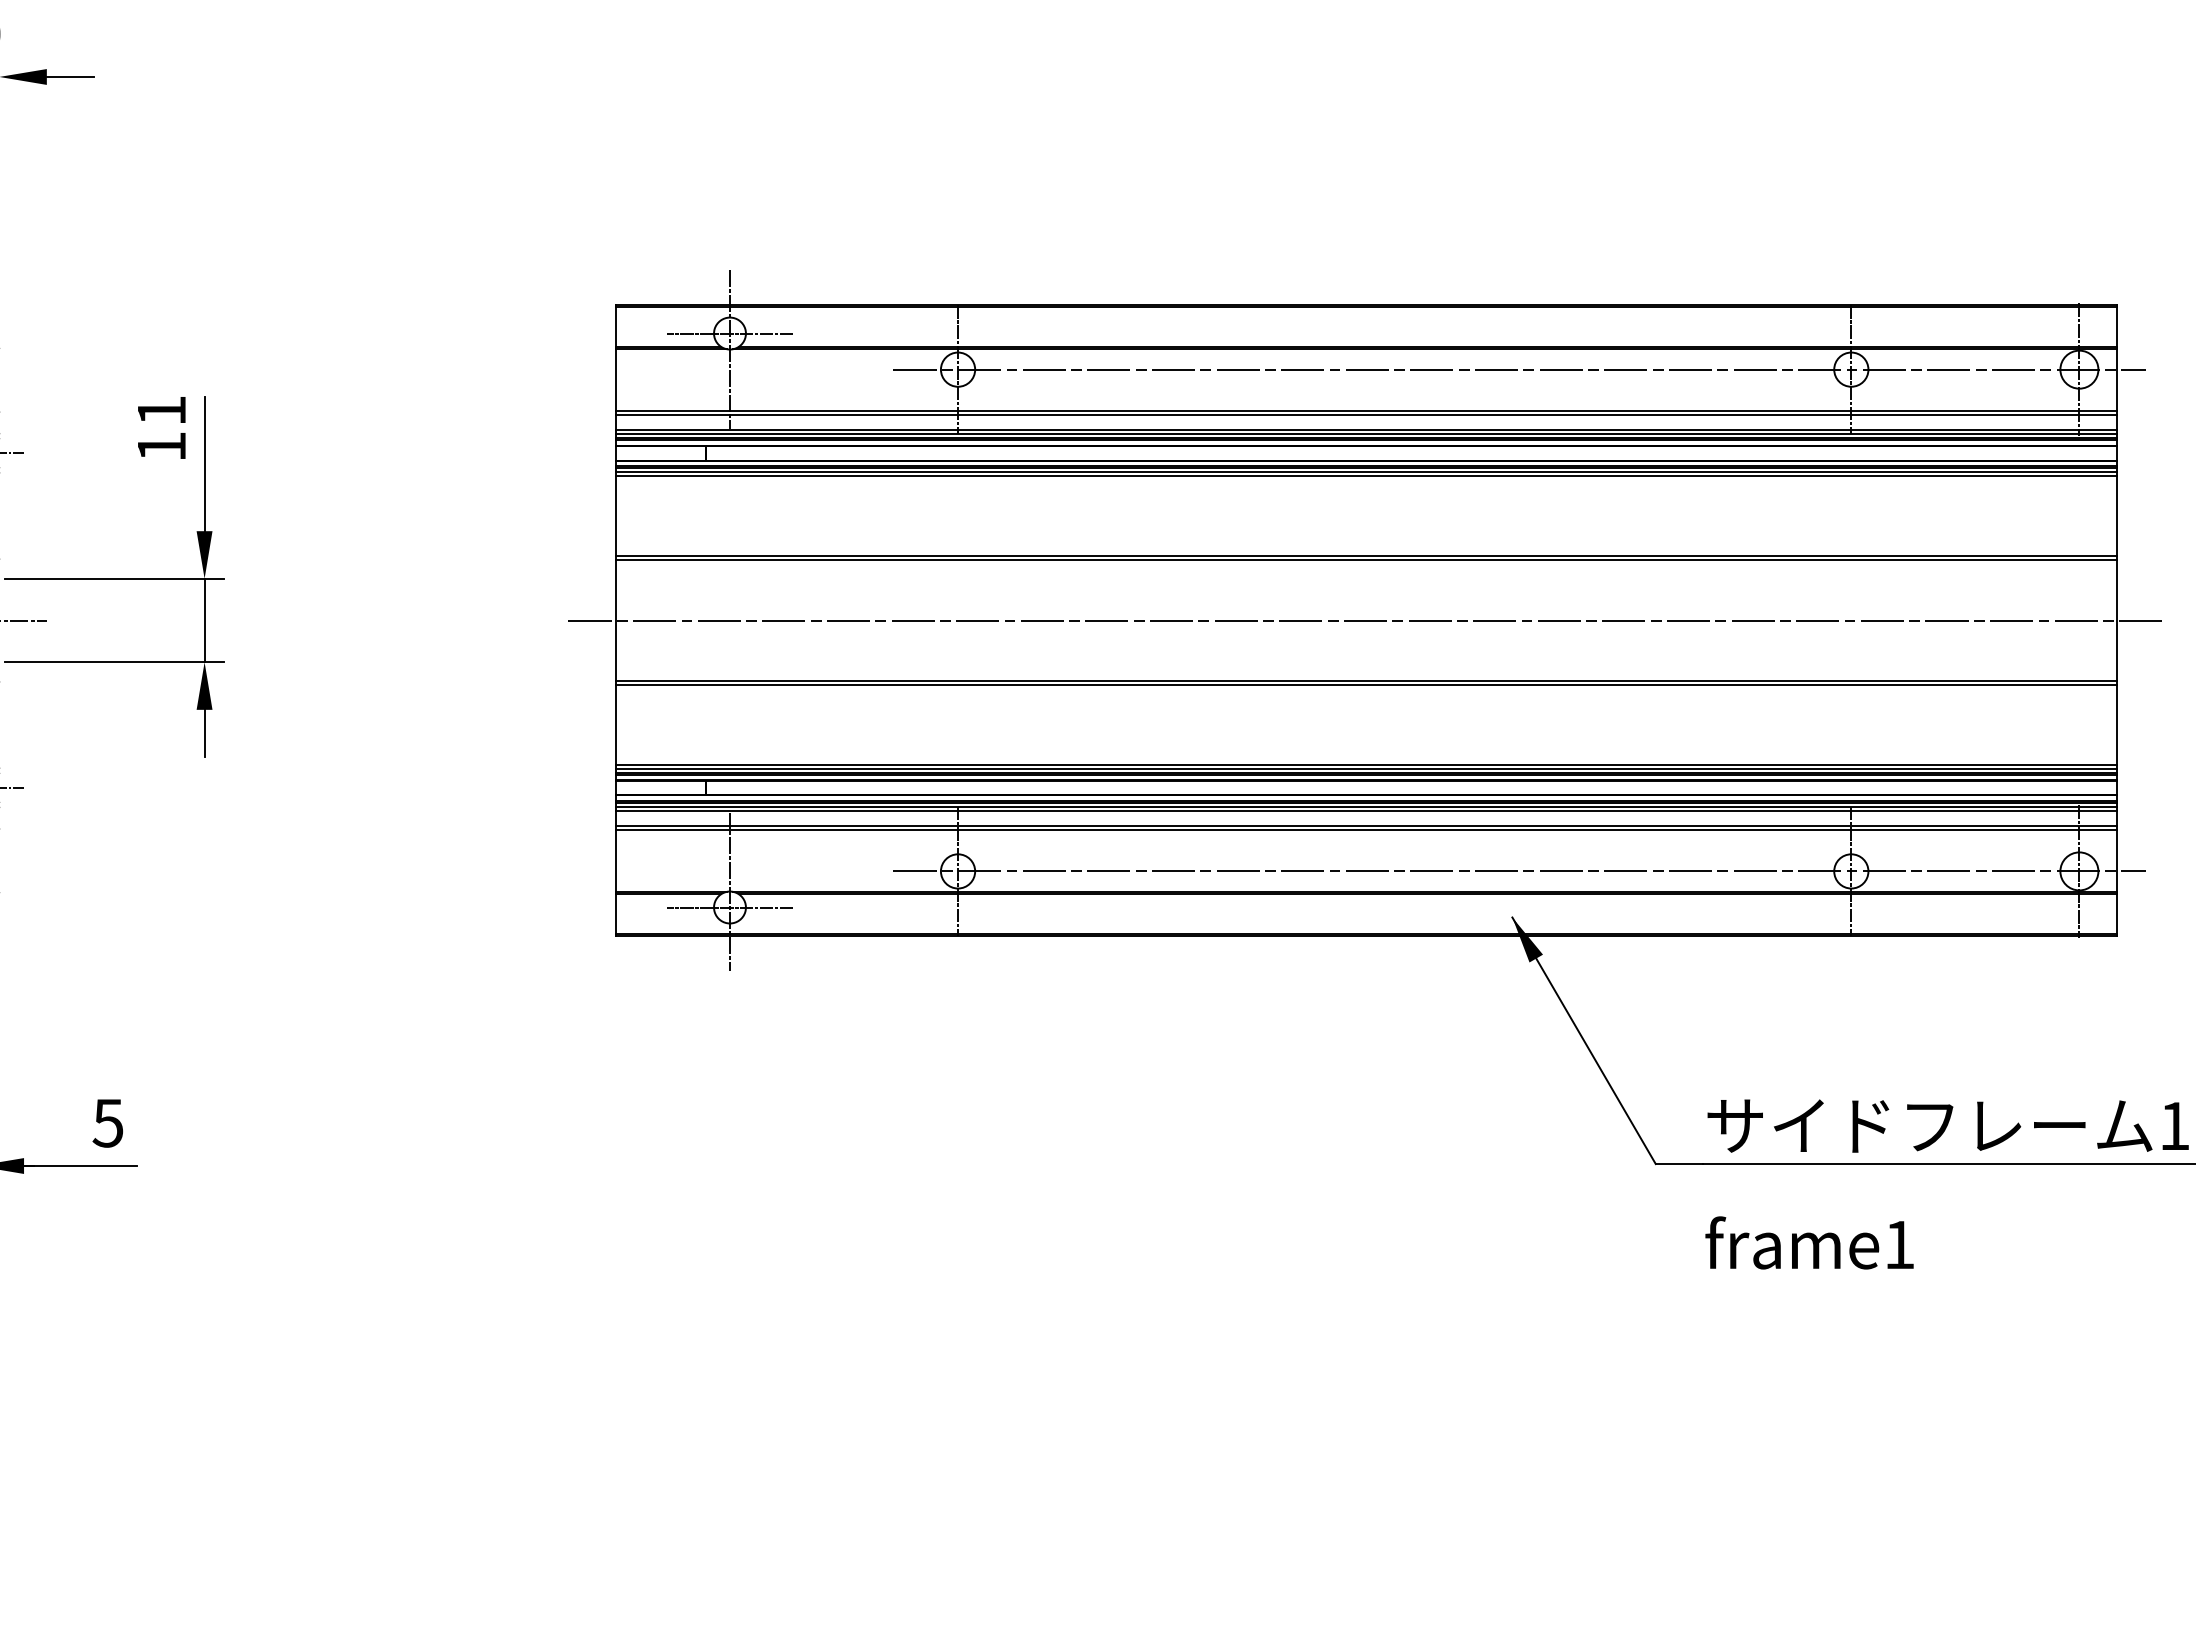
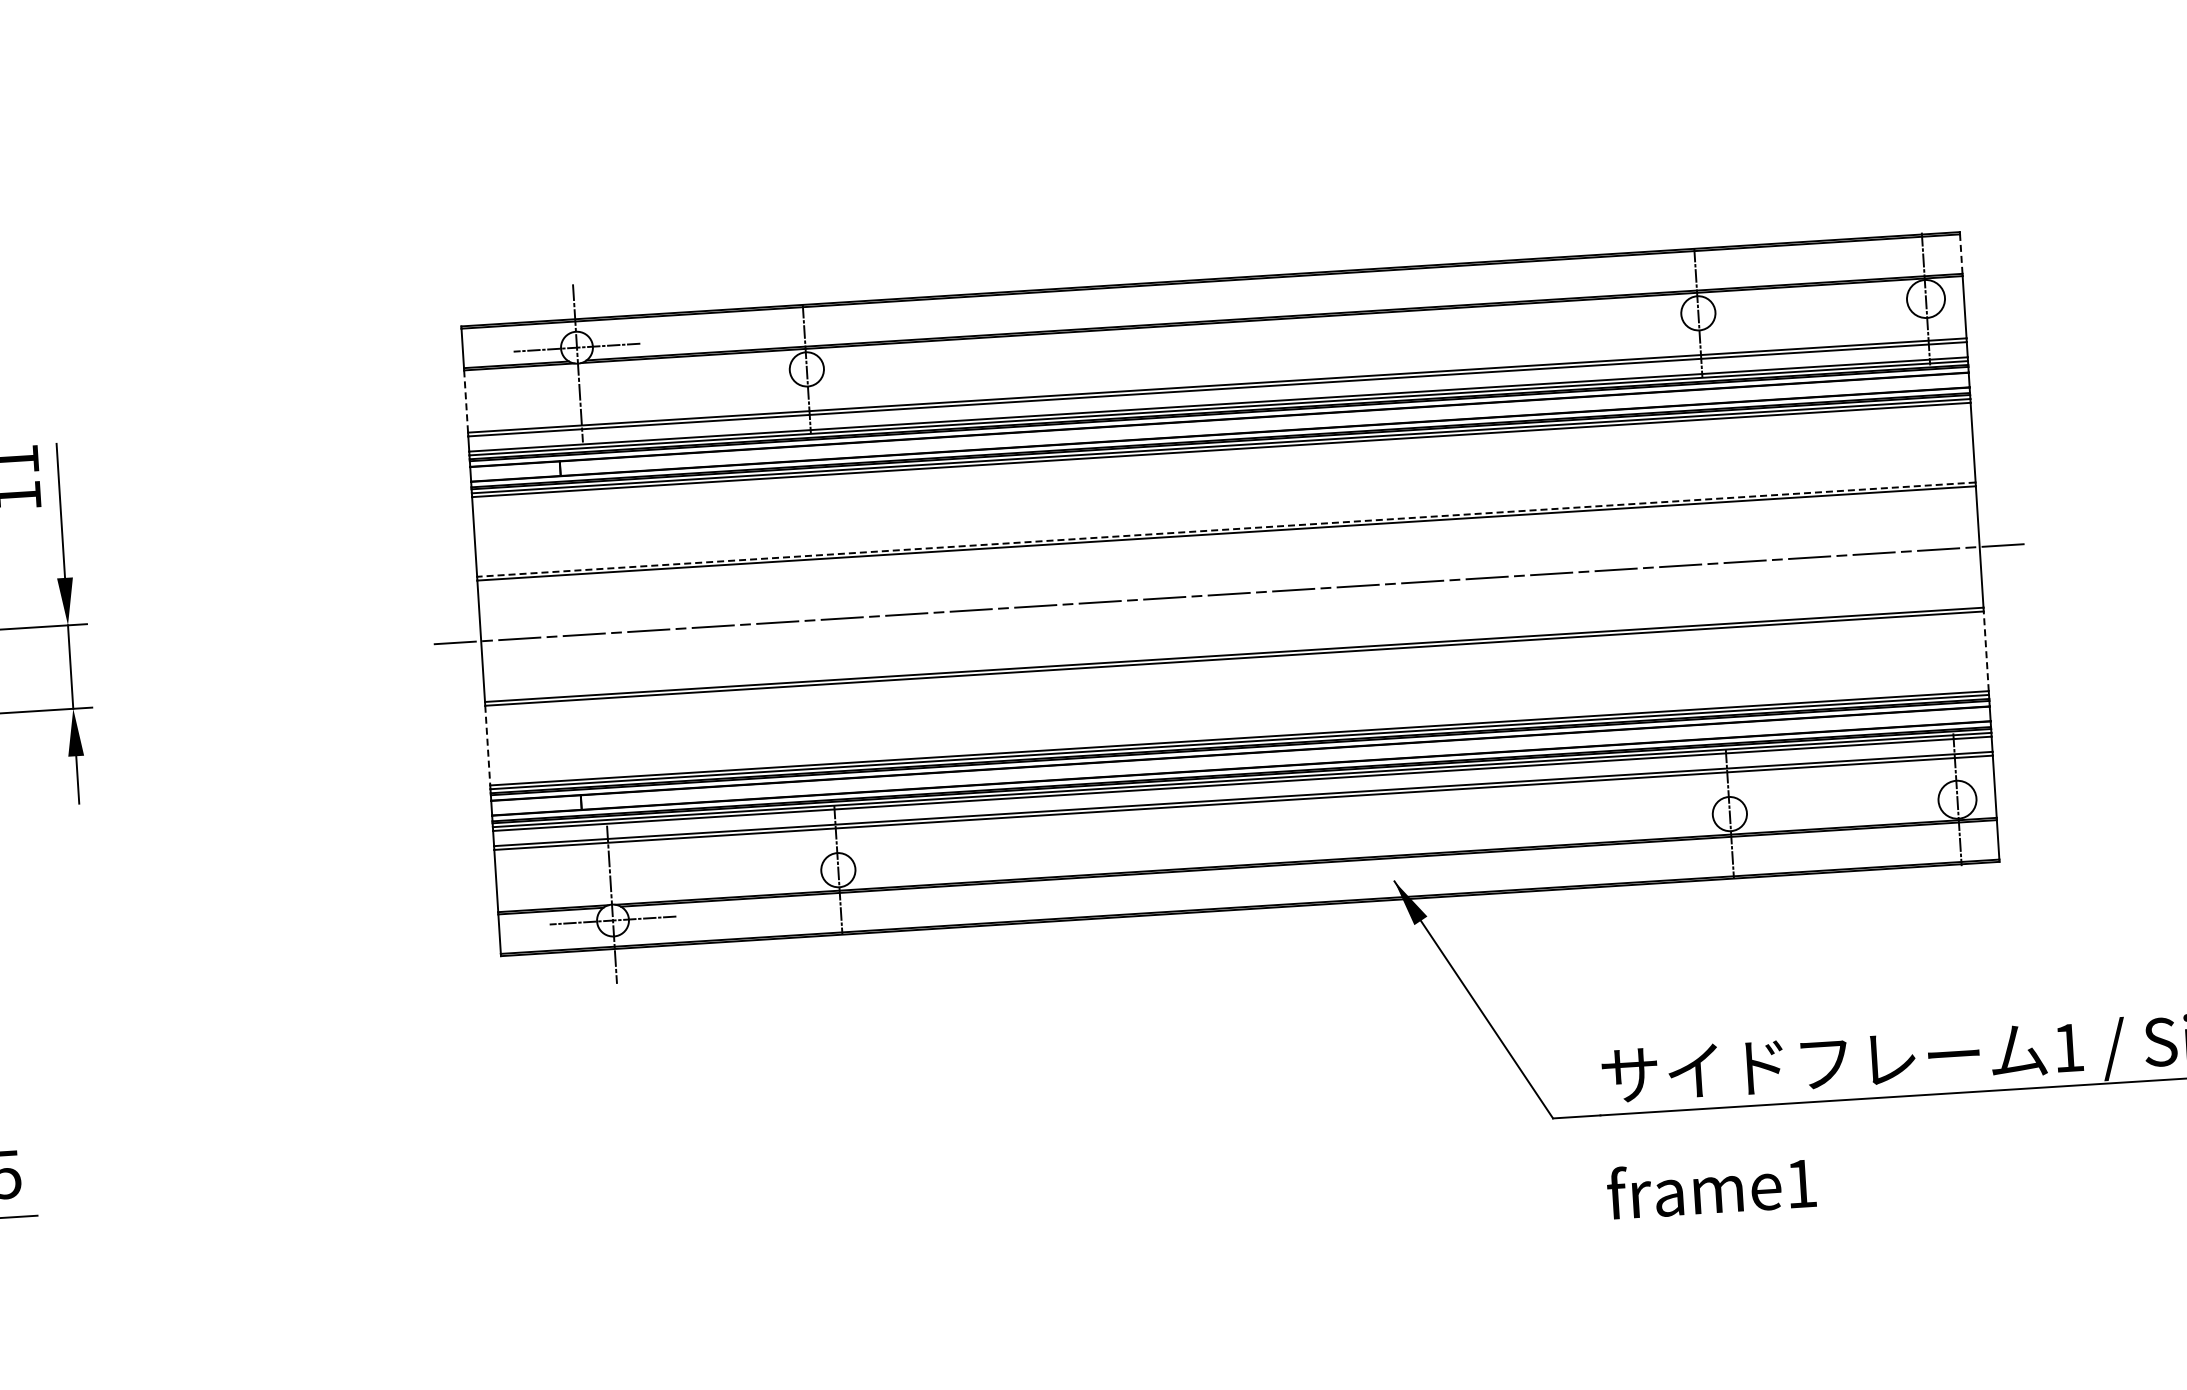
line: (2117, 327) -> (1961, 254), solid -> dashed
line: (1519, 369) -> (1367, 333), removed
line: (615, 380) -> (465, 401), solid -> dashed
line: (1366, 555) -> (1226, 529), solid -> dashed
line: (615, 725) -> (487, 746), solid -> dashed
line: (2117, 725) -> (1986, 651), solid -> dashed
line: (1519, 871) -> (1398, 835), removed

